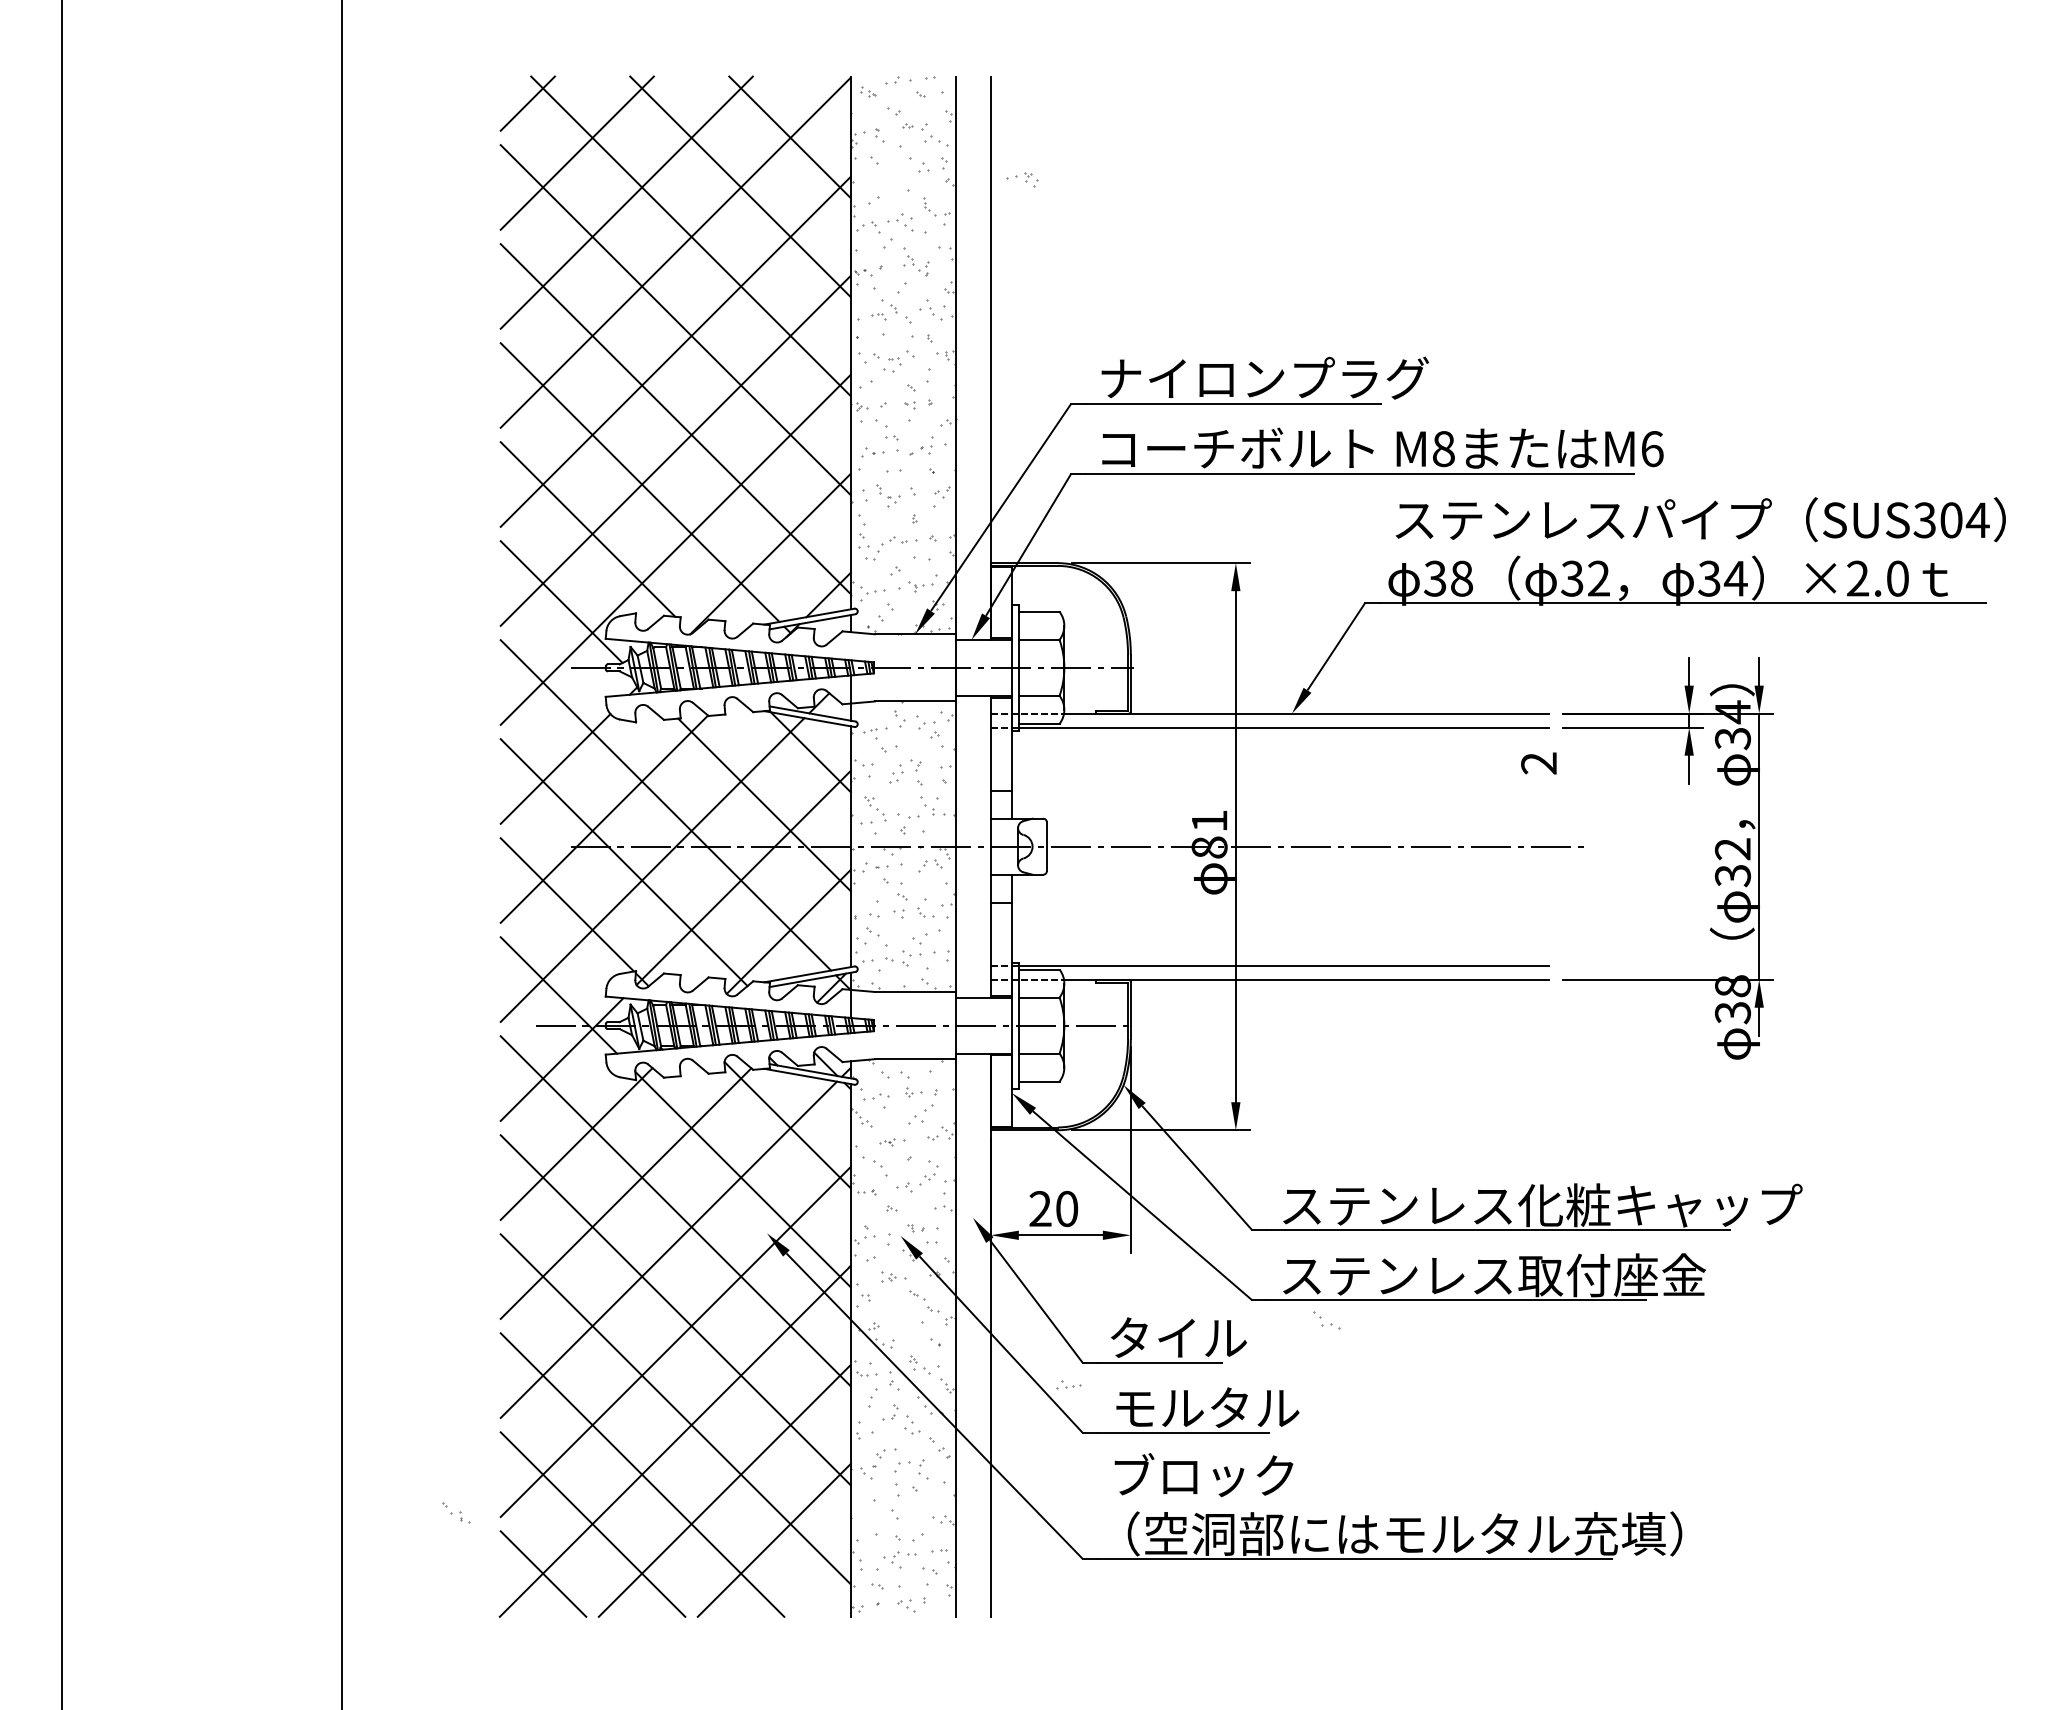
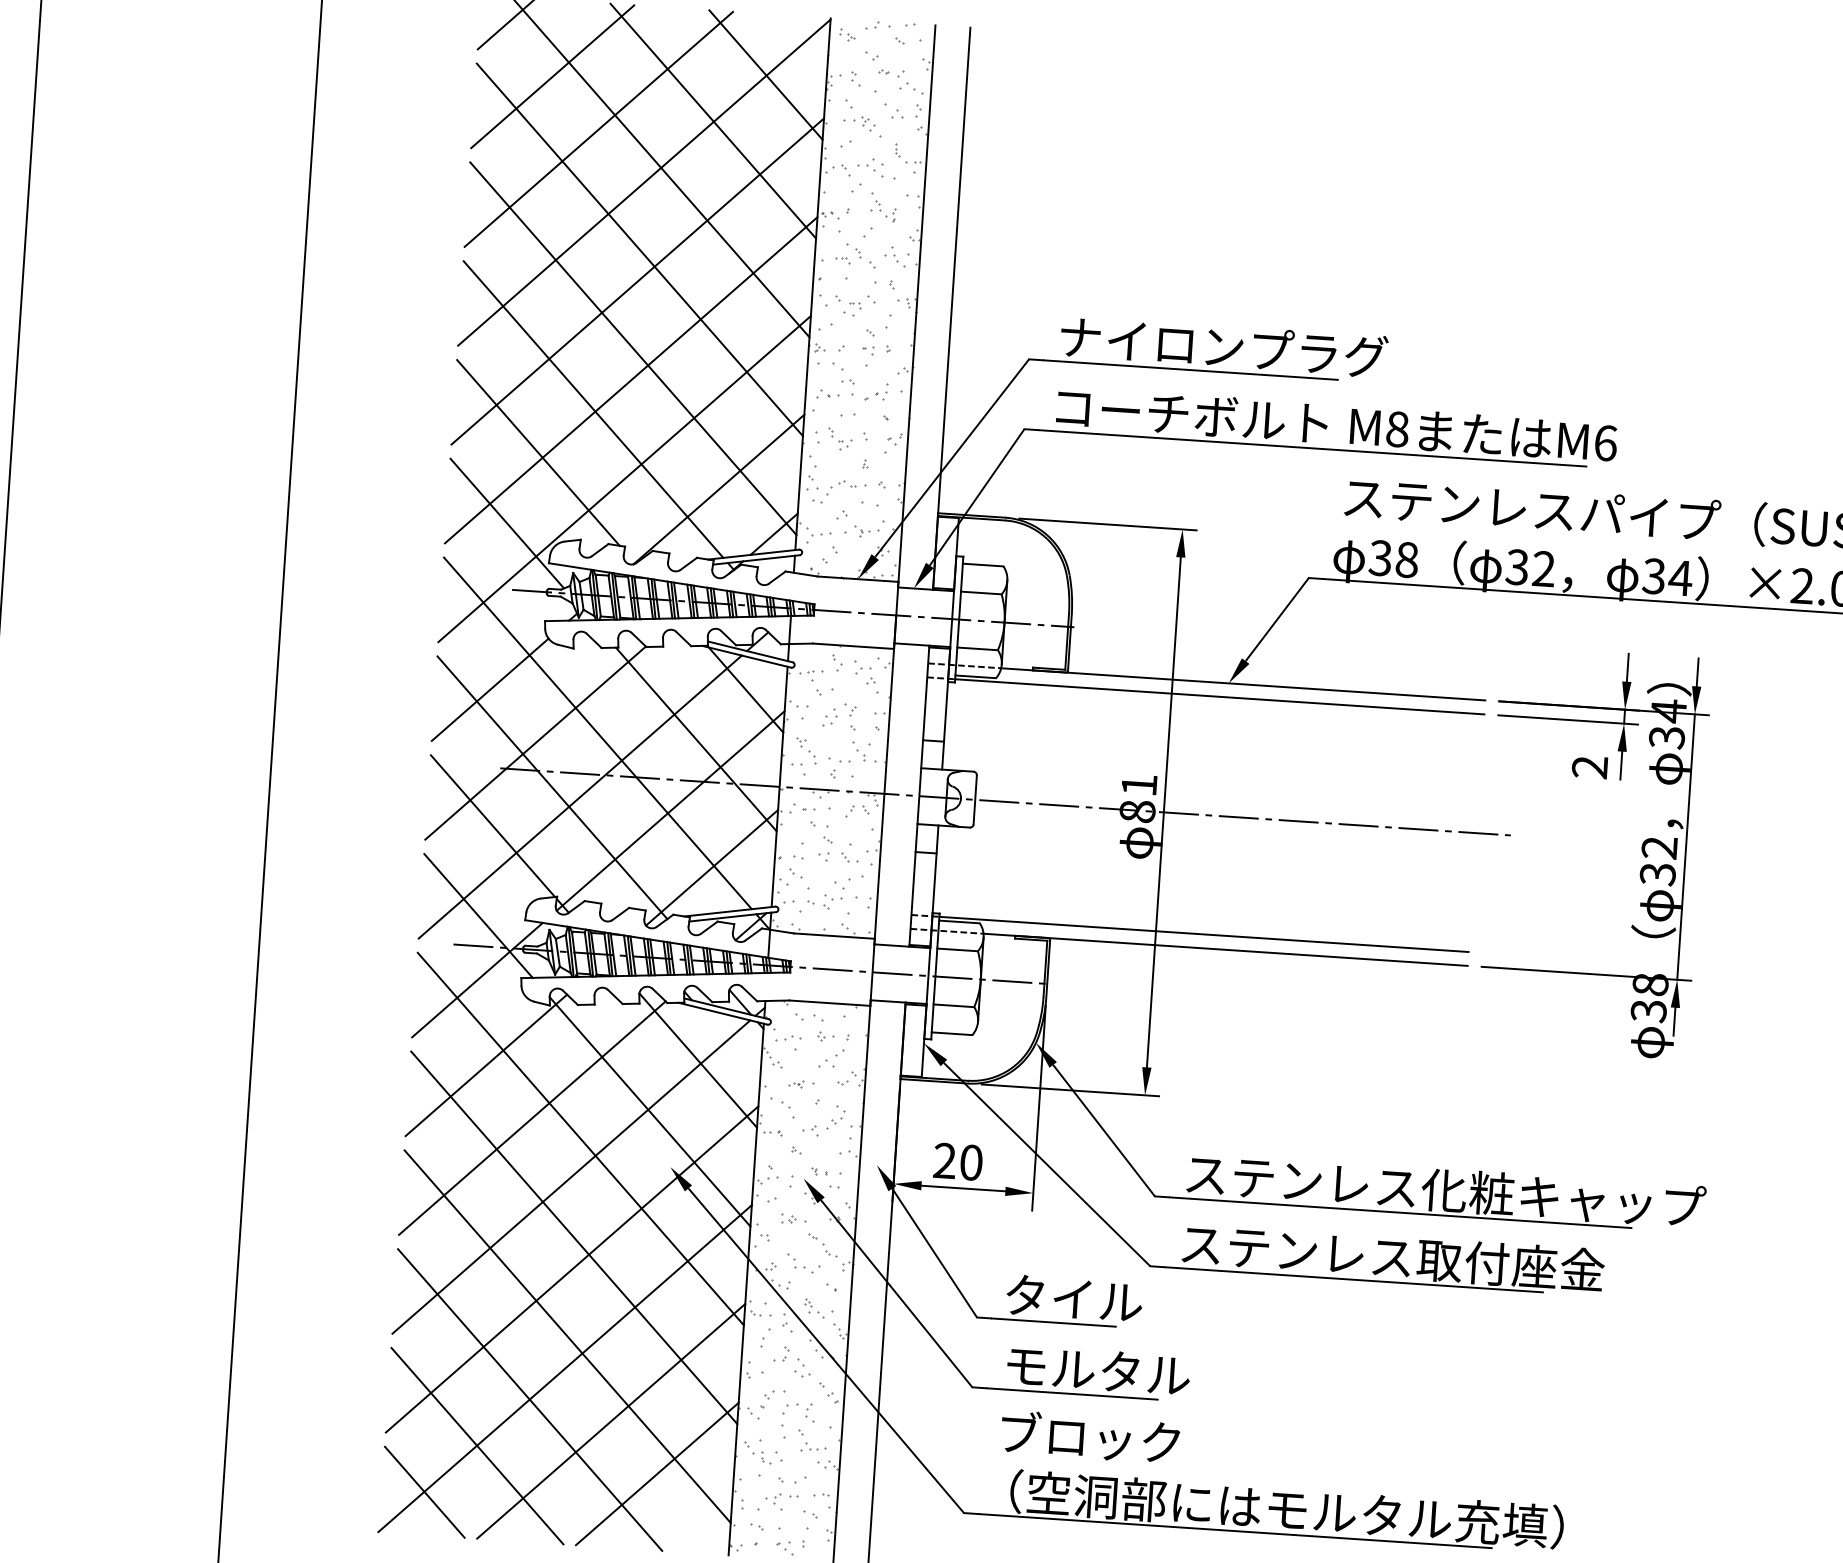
part: (1022, 179) -> (859, 123), moved
text: (1538, 763) -> (1589, 767), moved
part: (1326, 1320) -> (799, 1263), moved
part: (1068, 1384) -> (812, 1447), moved
part: (456, 1512) -> (758, 1452), moved

